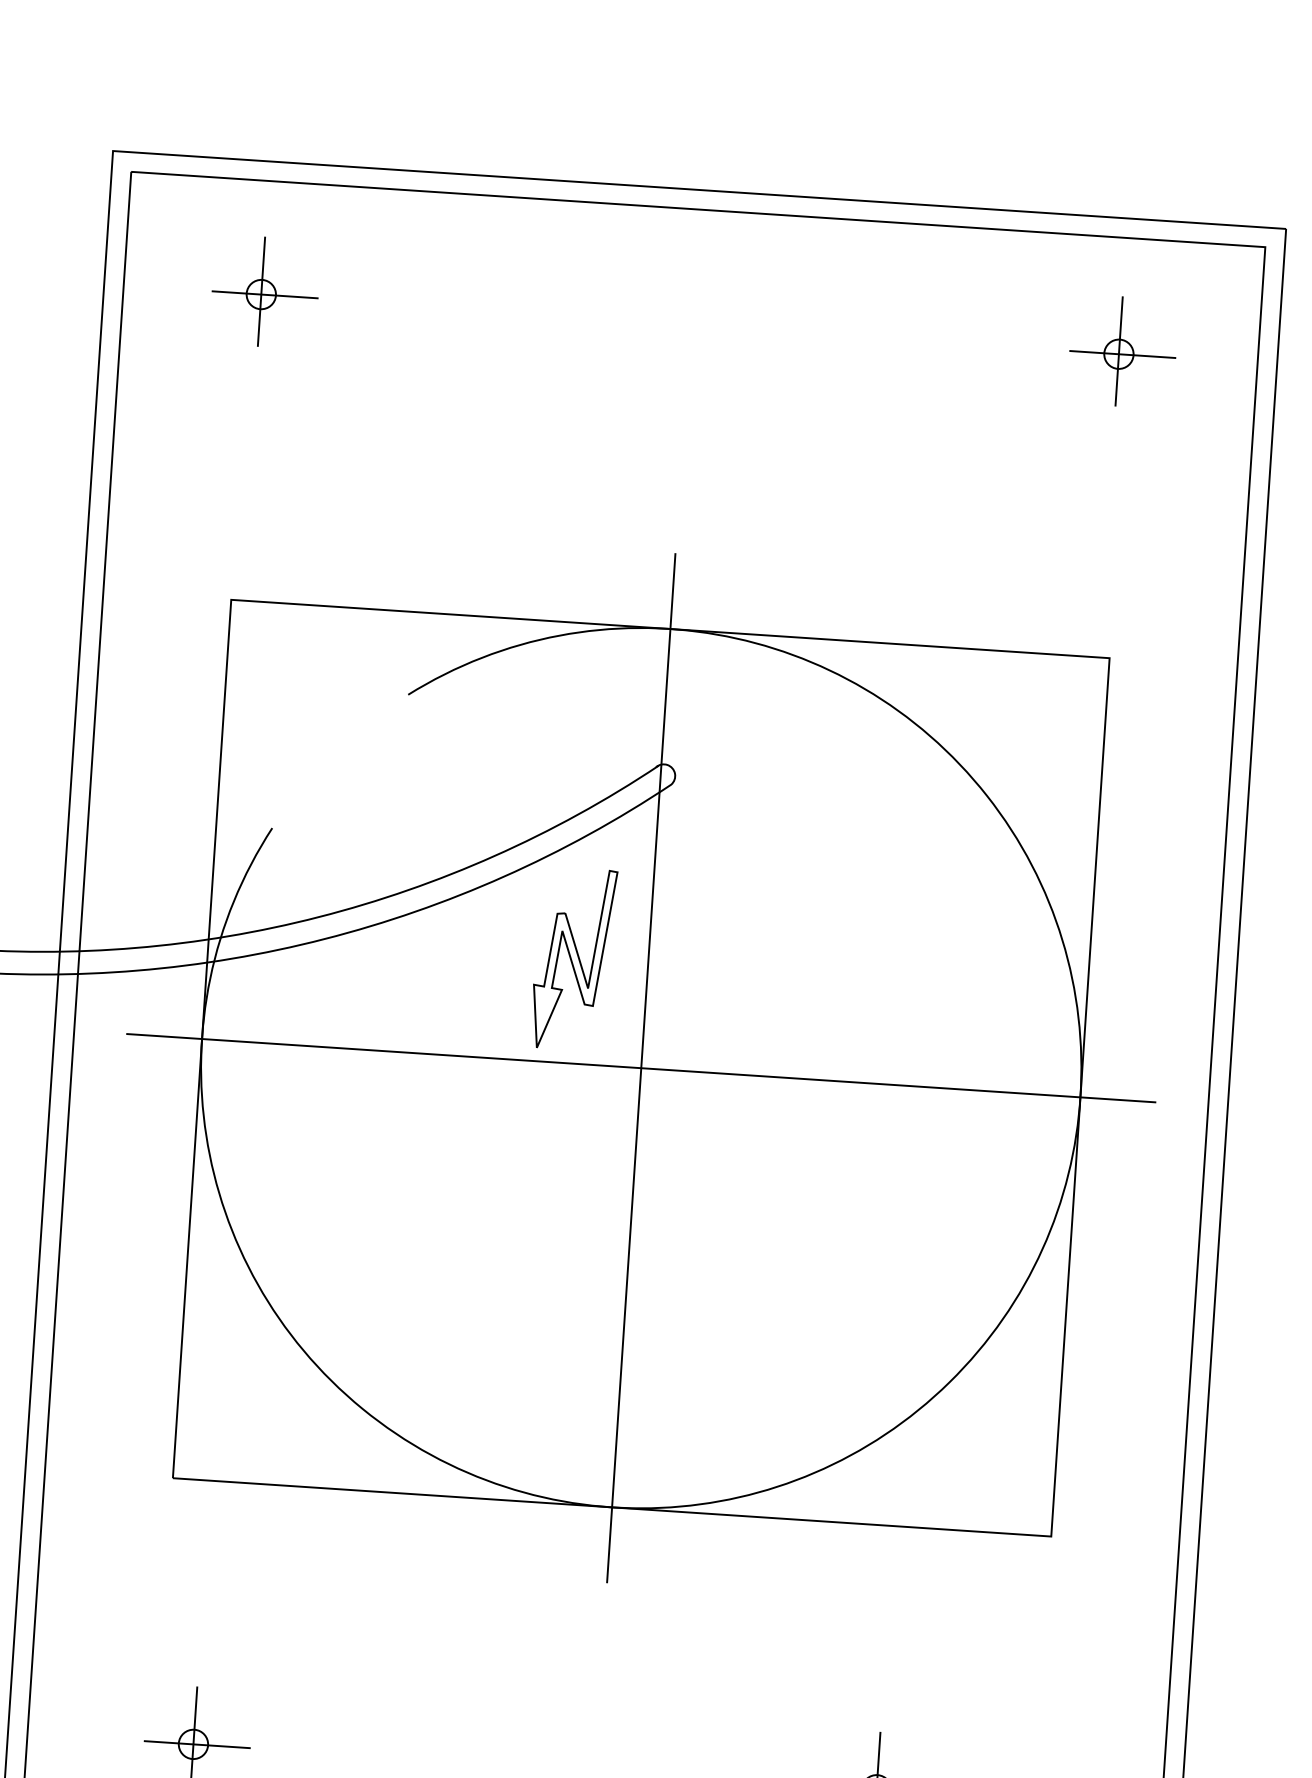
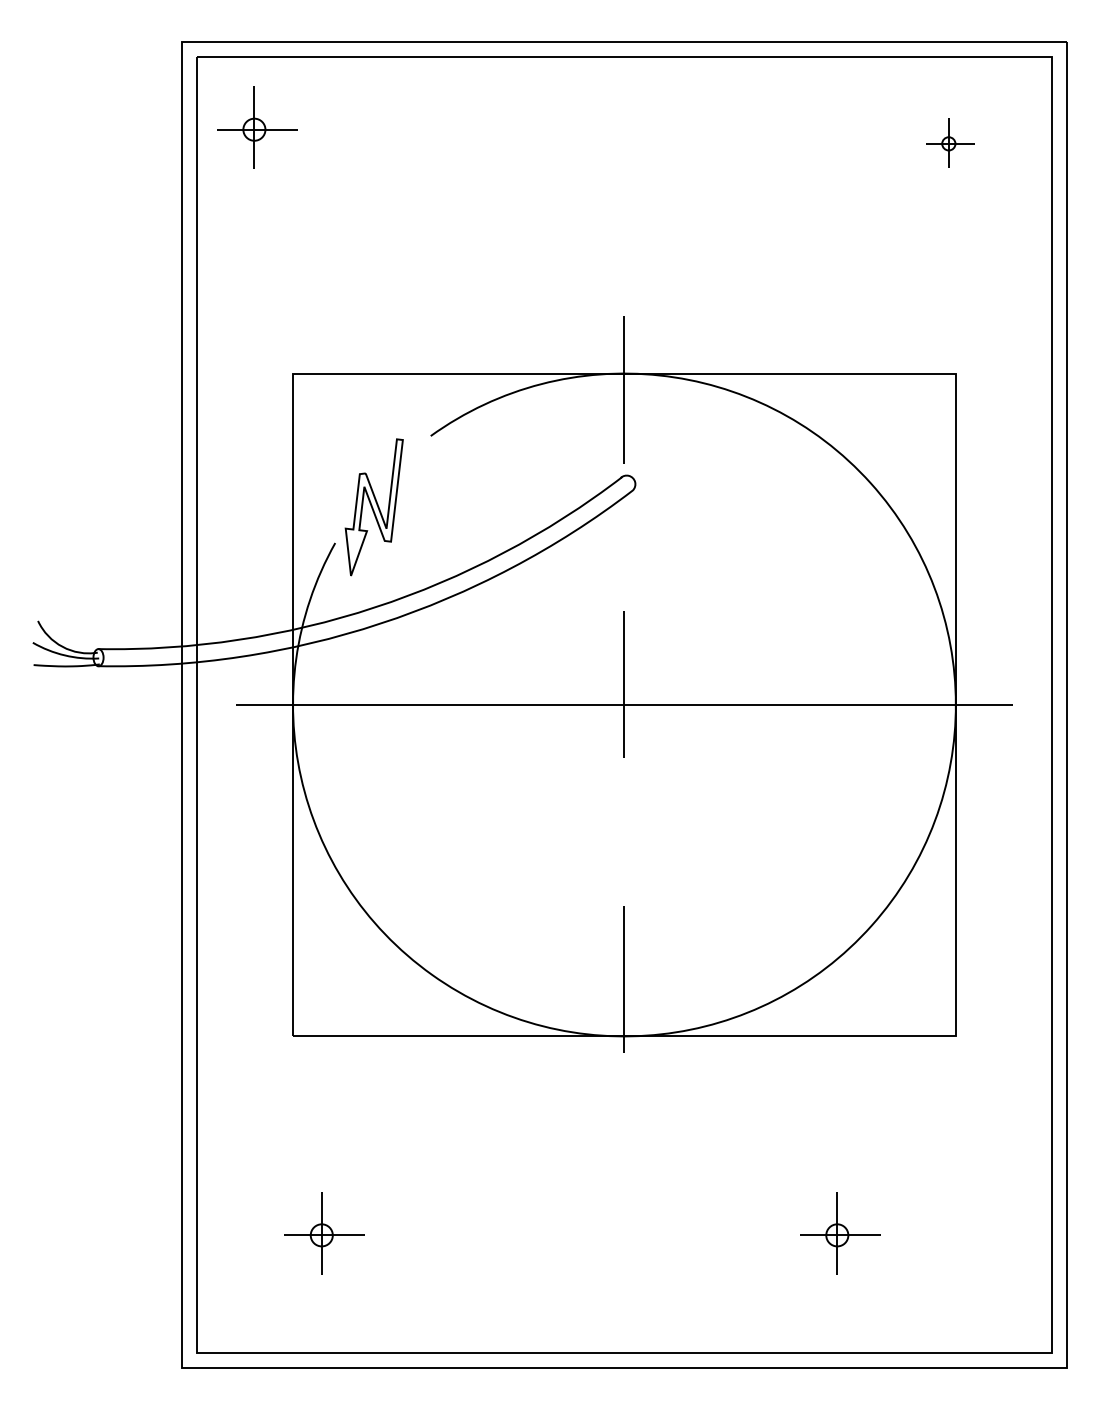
part: (265, 291) -> (257, 127), moved
part: (1122, 351) -> (950, 142), size x0.6
part: (572, 959) -> (373, 507), moved
line: (641, 1067) -> (624, 704), solid -> dashed

